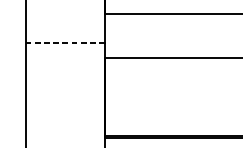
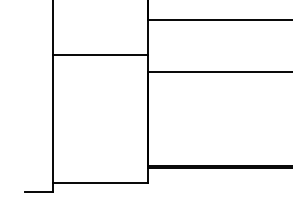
line: (65, 42) -> (101, 54), dashed -> solid

